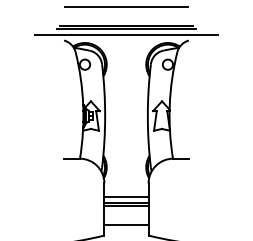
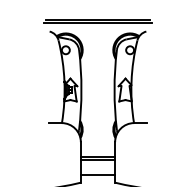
line: (126, 7) -> (98, 5), removed
line: (126, 34) -> (98, 26), removed
line: (126, 197) -> (98, 153), removed

